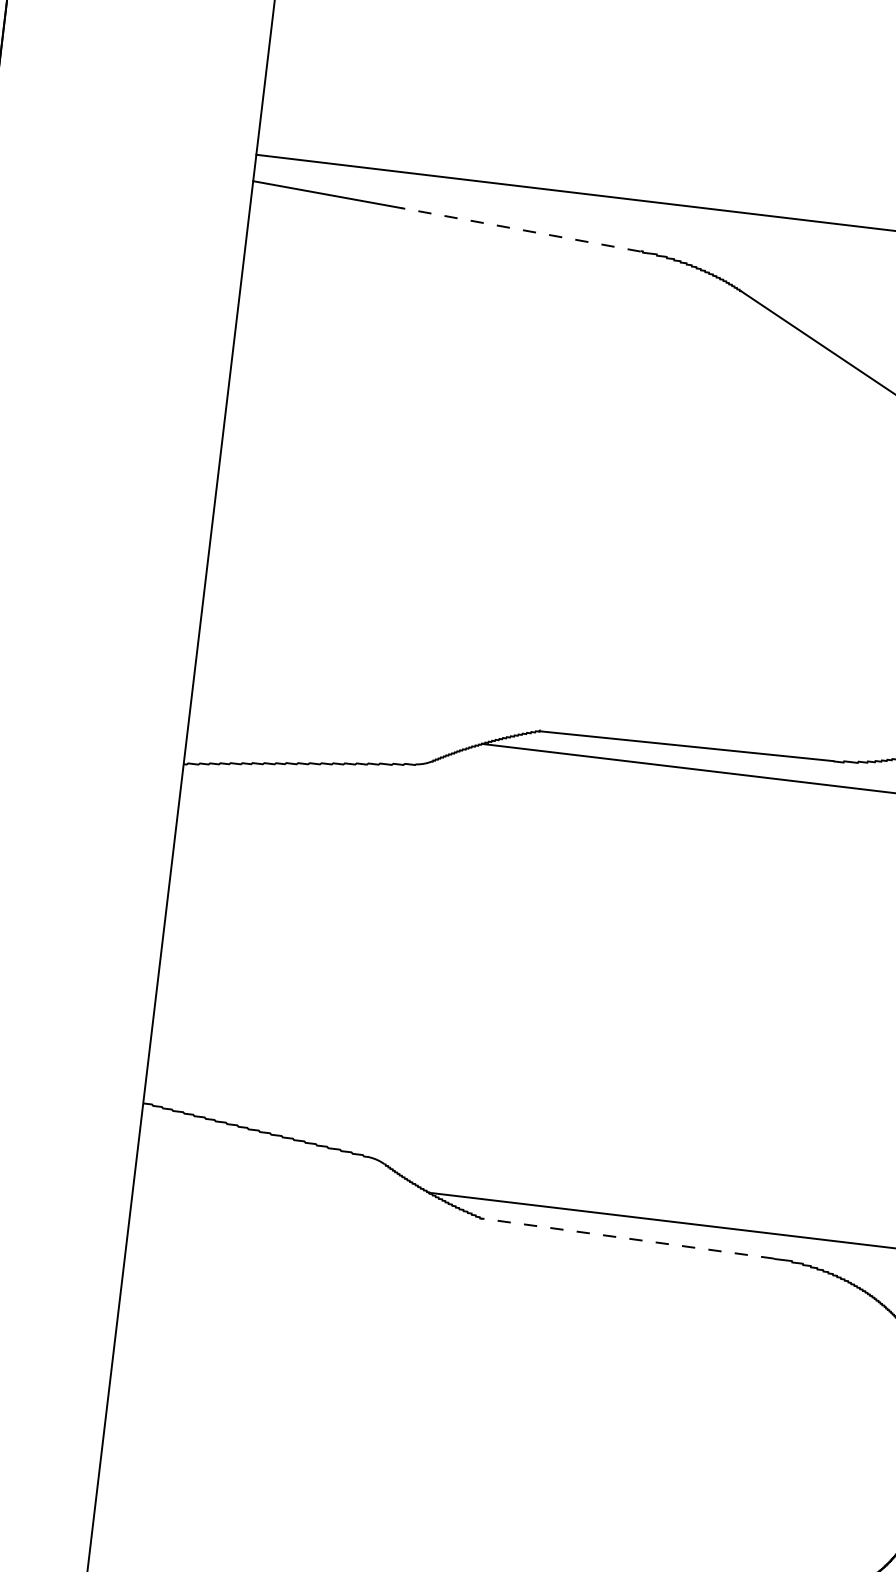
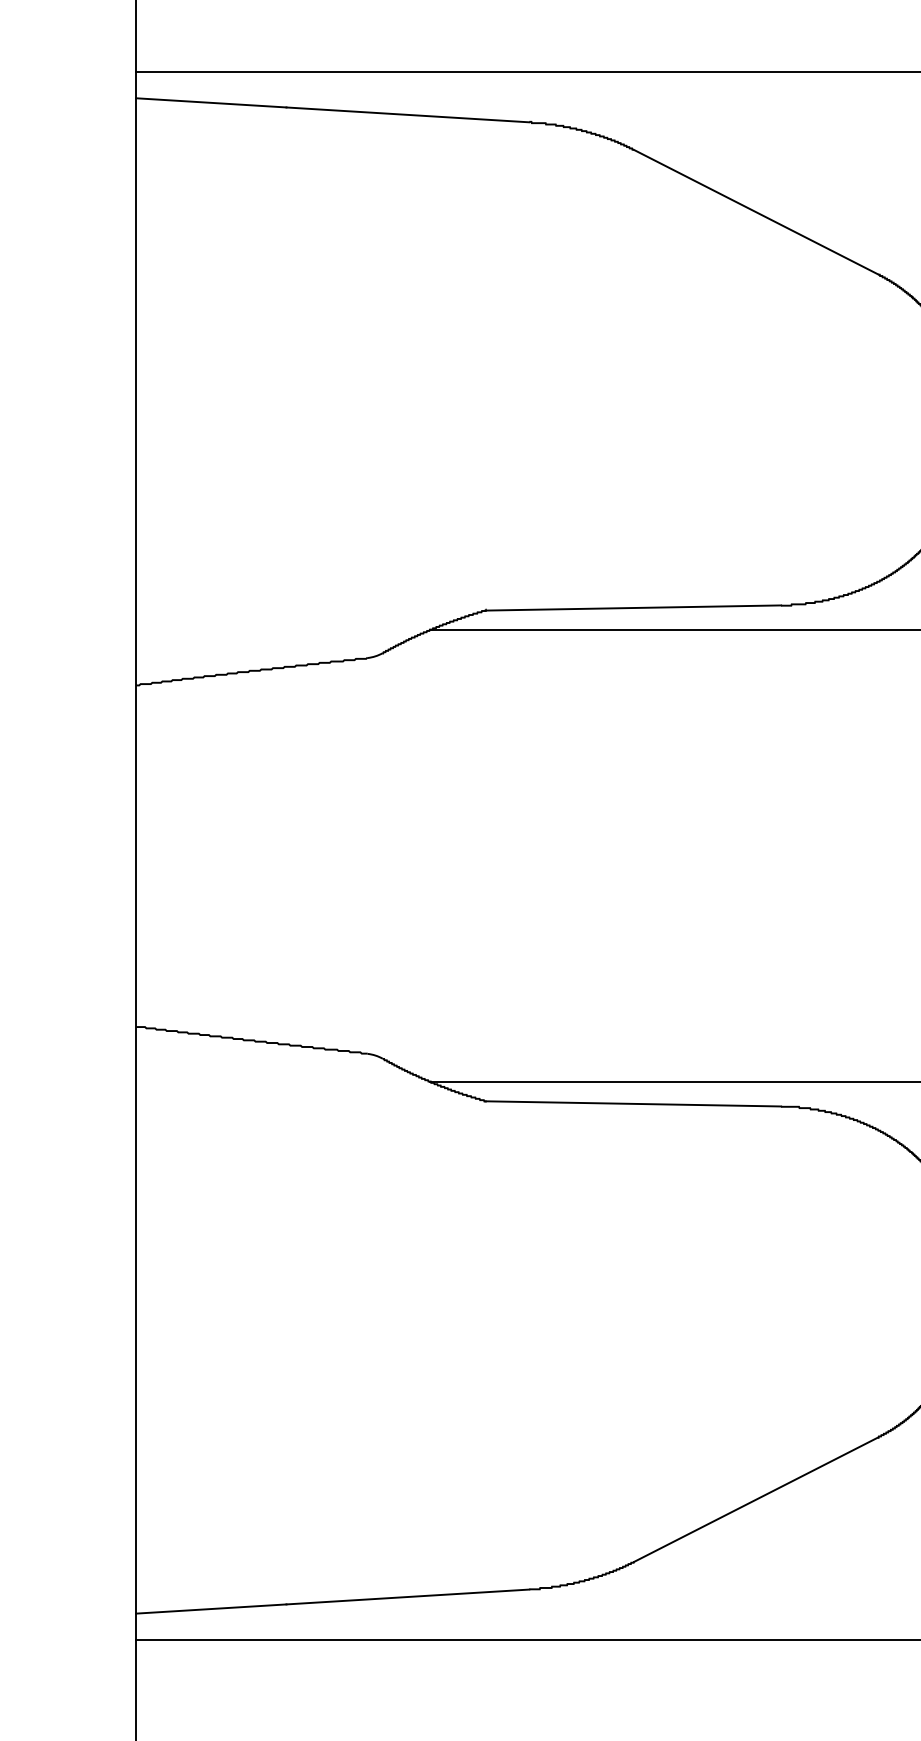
line: (520, 229) -> (407, 114), dashed -> solid
line: (627, 1238) -> (633, 1103), dashed -> solid

